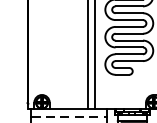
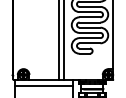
line: (69, 116) -> (44, 85), dashed -> solid

